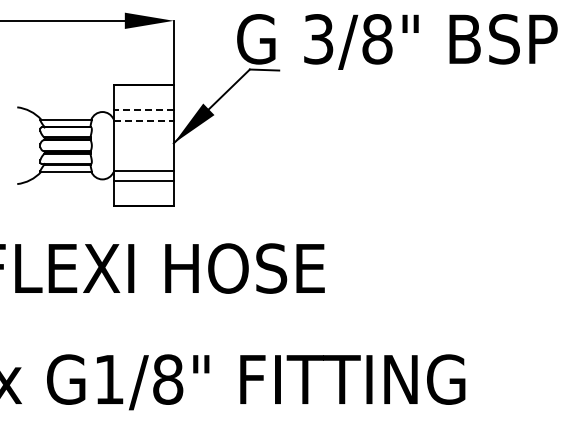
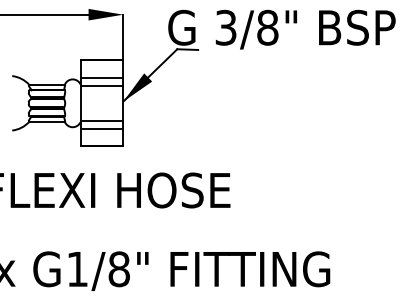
line: (143, 110) -> (101, 78), dashed -> solid
line: (144, 120) -> (102, 85), dashed -> solid

